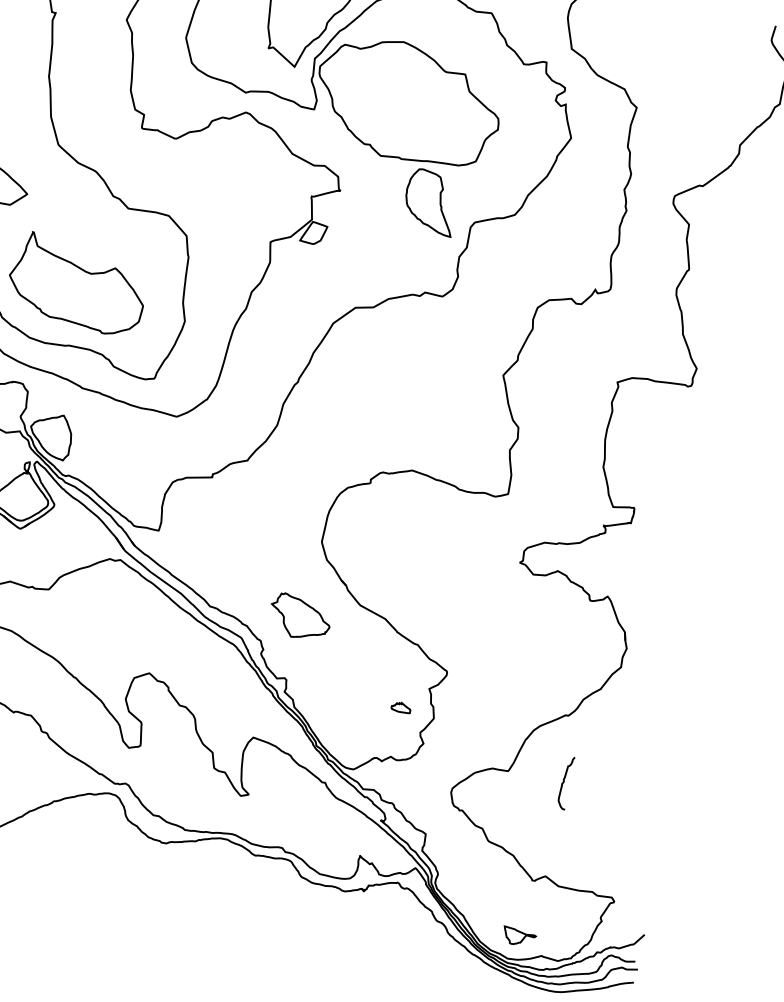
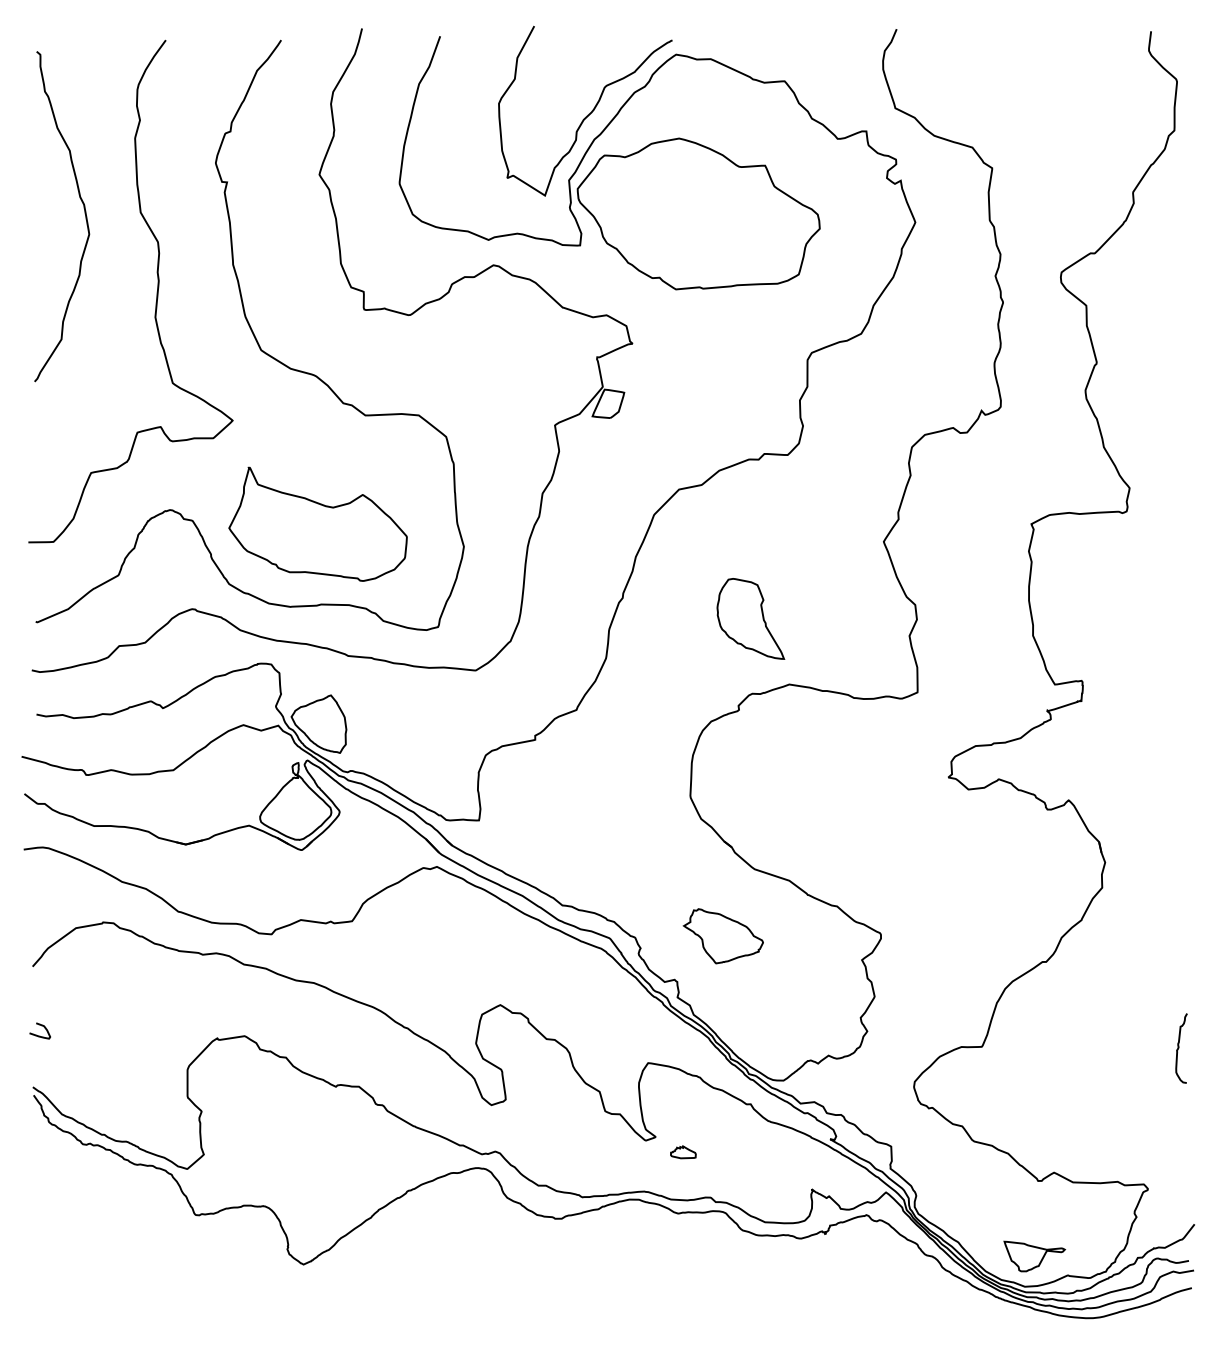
part: (430, 201) -> (750, 618), moved
part: (299, 617) -> (722, 936), moved
part: (401, 707) -> (683, 1152), moved
curve: (564, 782) -> (1179, 1048), moved
part: (519, 937) -> (1034, 1256), size x1.43

